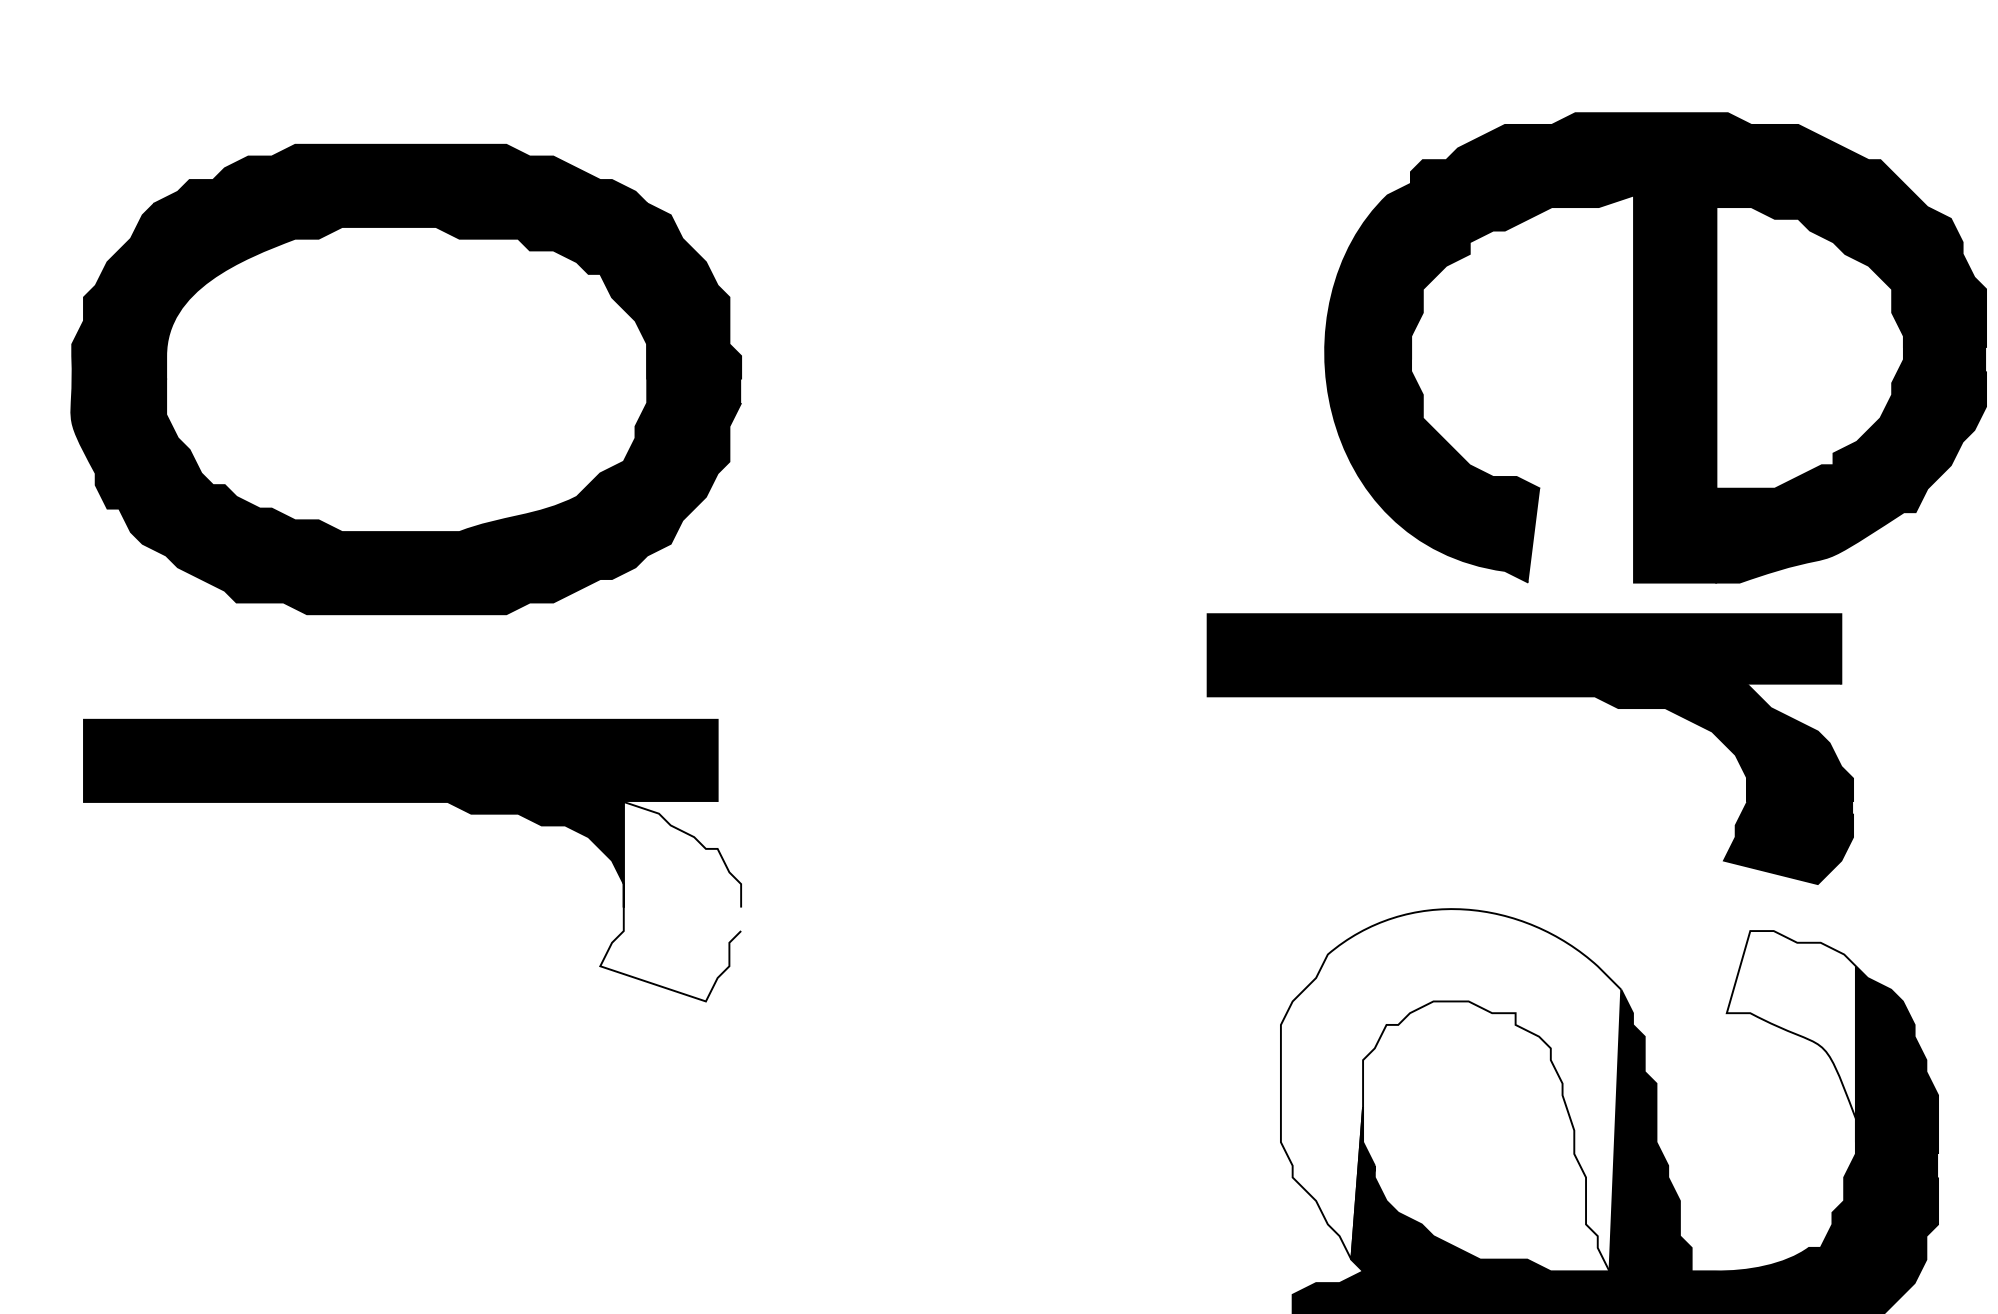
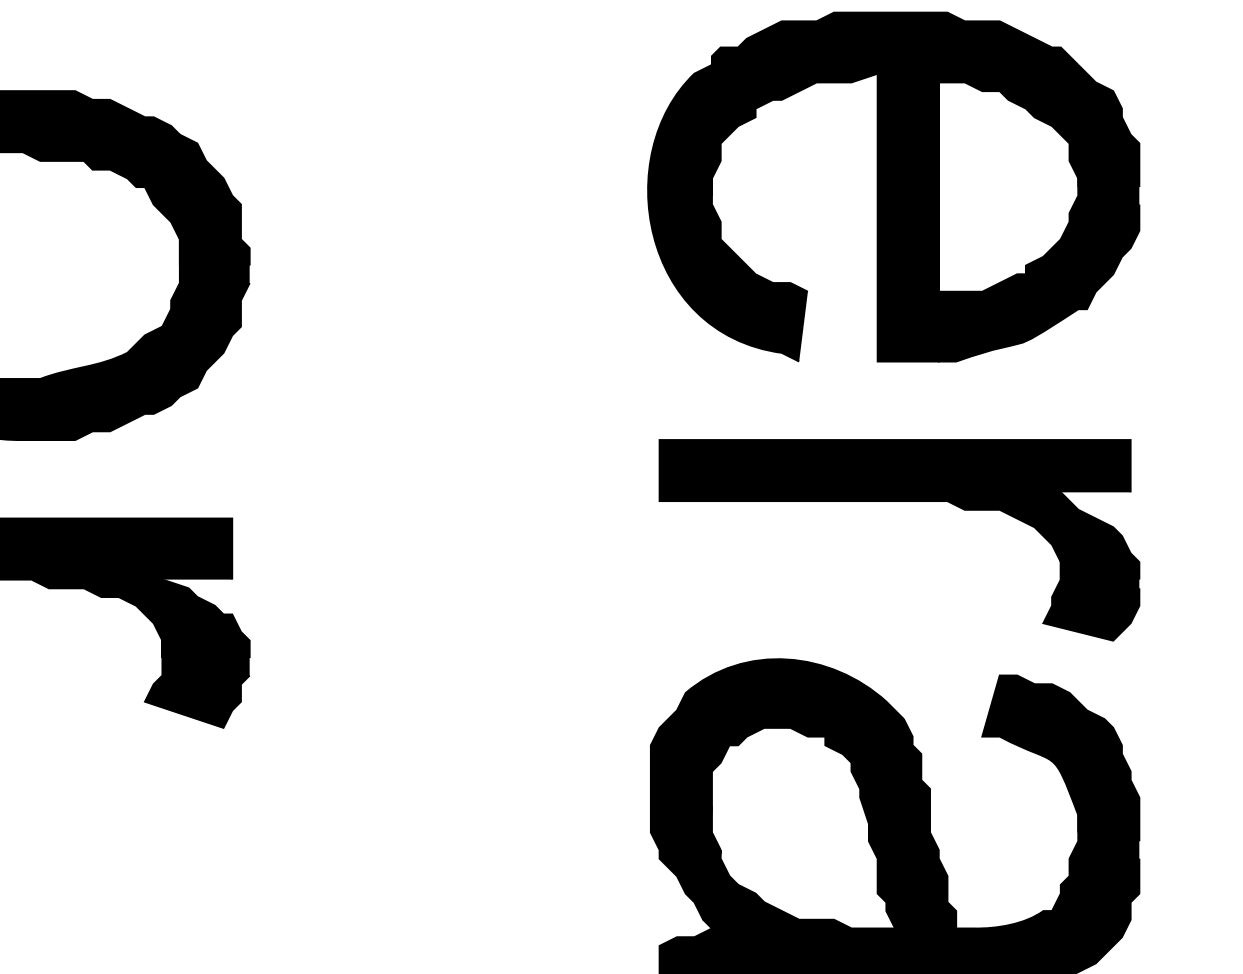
part: (1655, 347) -> (893, 186), moved
part: (1529, 697) -> (898, 501), moved
fill: (670, 901) -> (197, 653), added
fill: (1790, 1036) -> (1029, 753), added
fill: (1450, 1090) -> (776, 794), added

